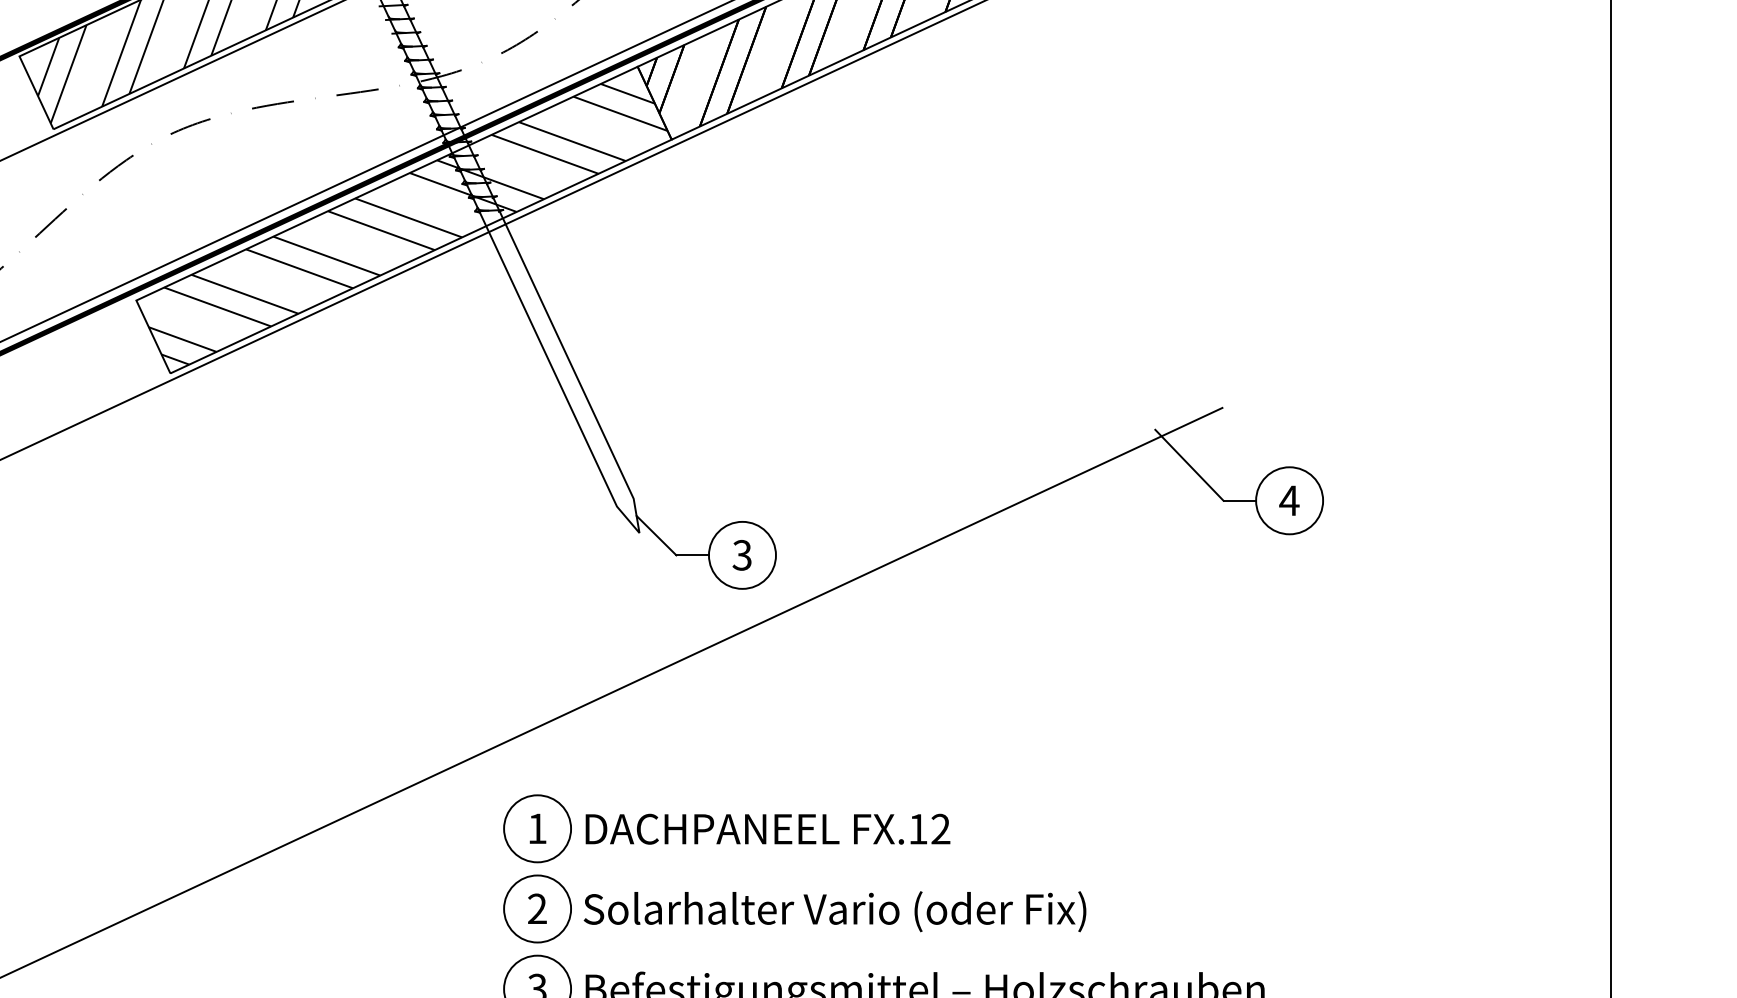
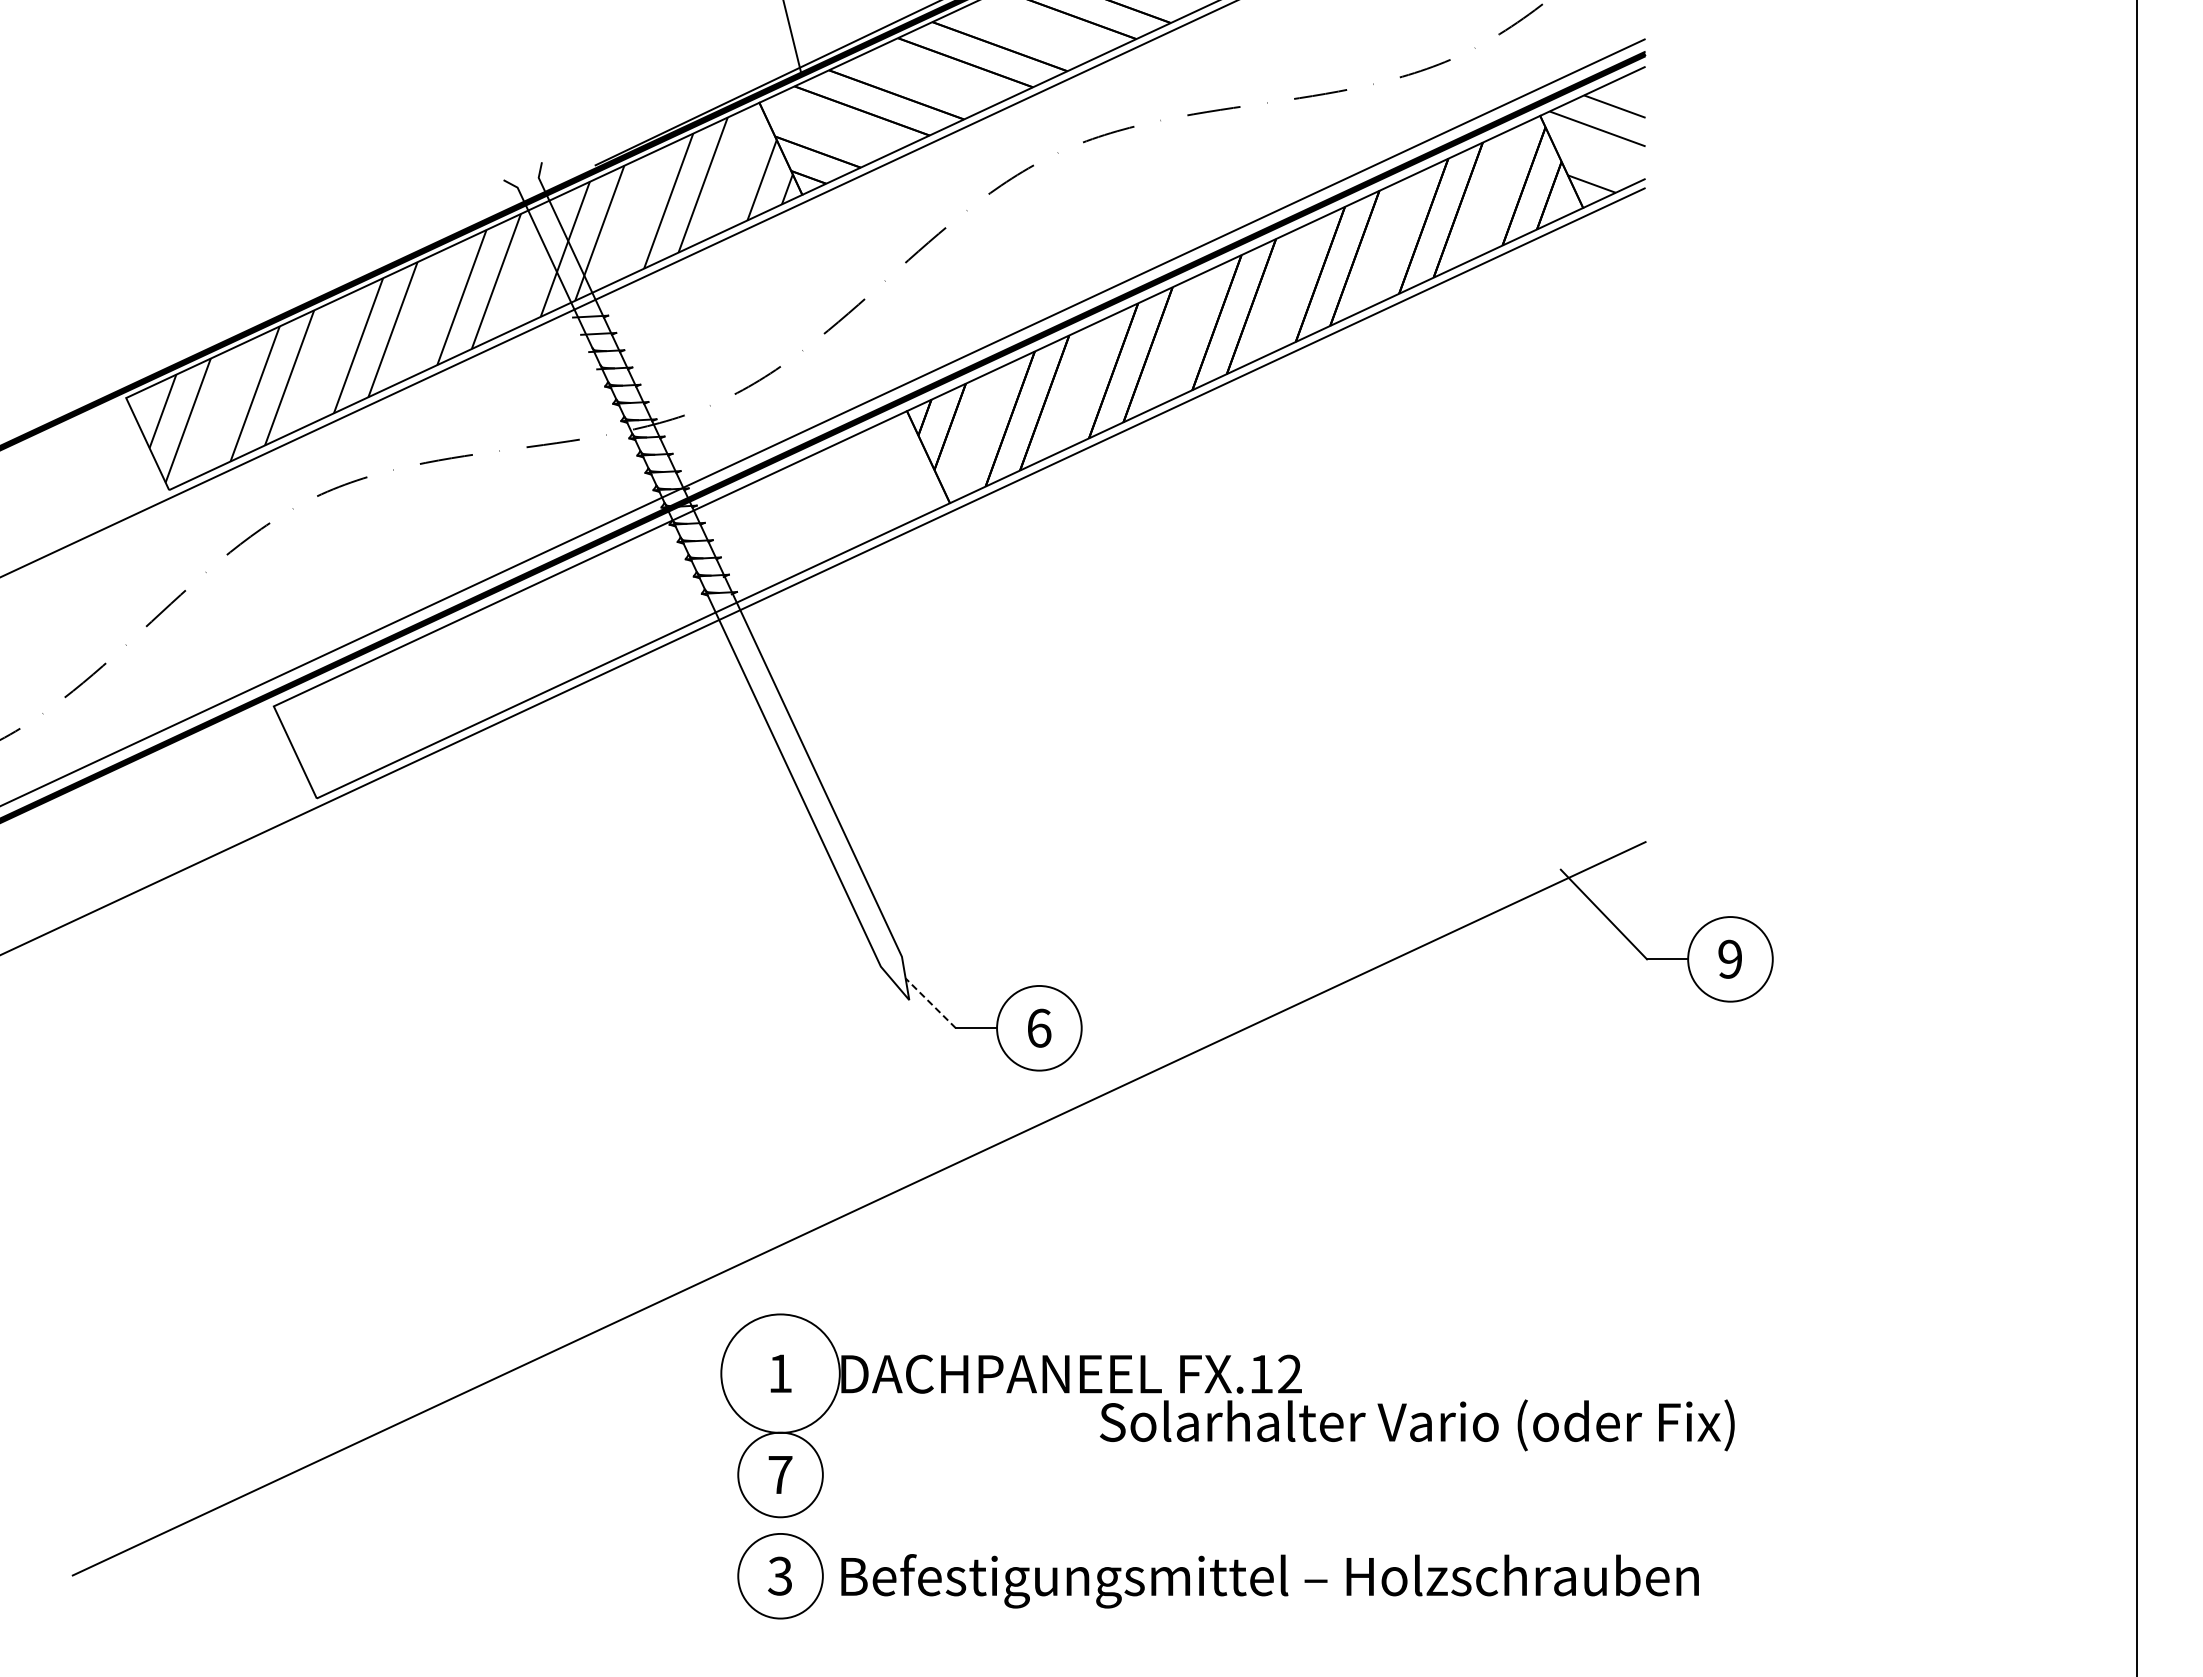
hatch: (407, 223) -> (616, 609), removed
text: (1289, 500) -> (1730, 958), 4 -> 9
line: (656, 535) -> (930, 1003), solid -> dashed
text: (741, 554) -> (1038, 1027), 3 -> 6
circle: (537, 828) -> (780, 1373), size x1.4
text: (537, 908) -> (780, 1474), 2 -> 7
text: (835, 911) -> (1417, 1425), moved

